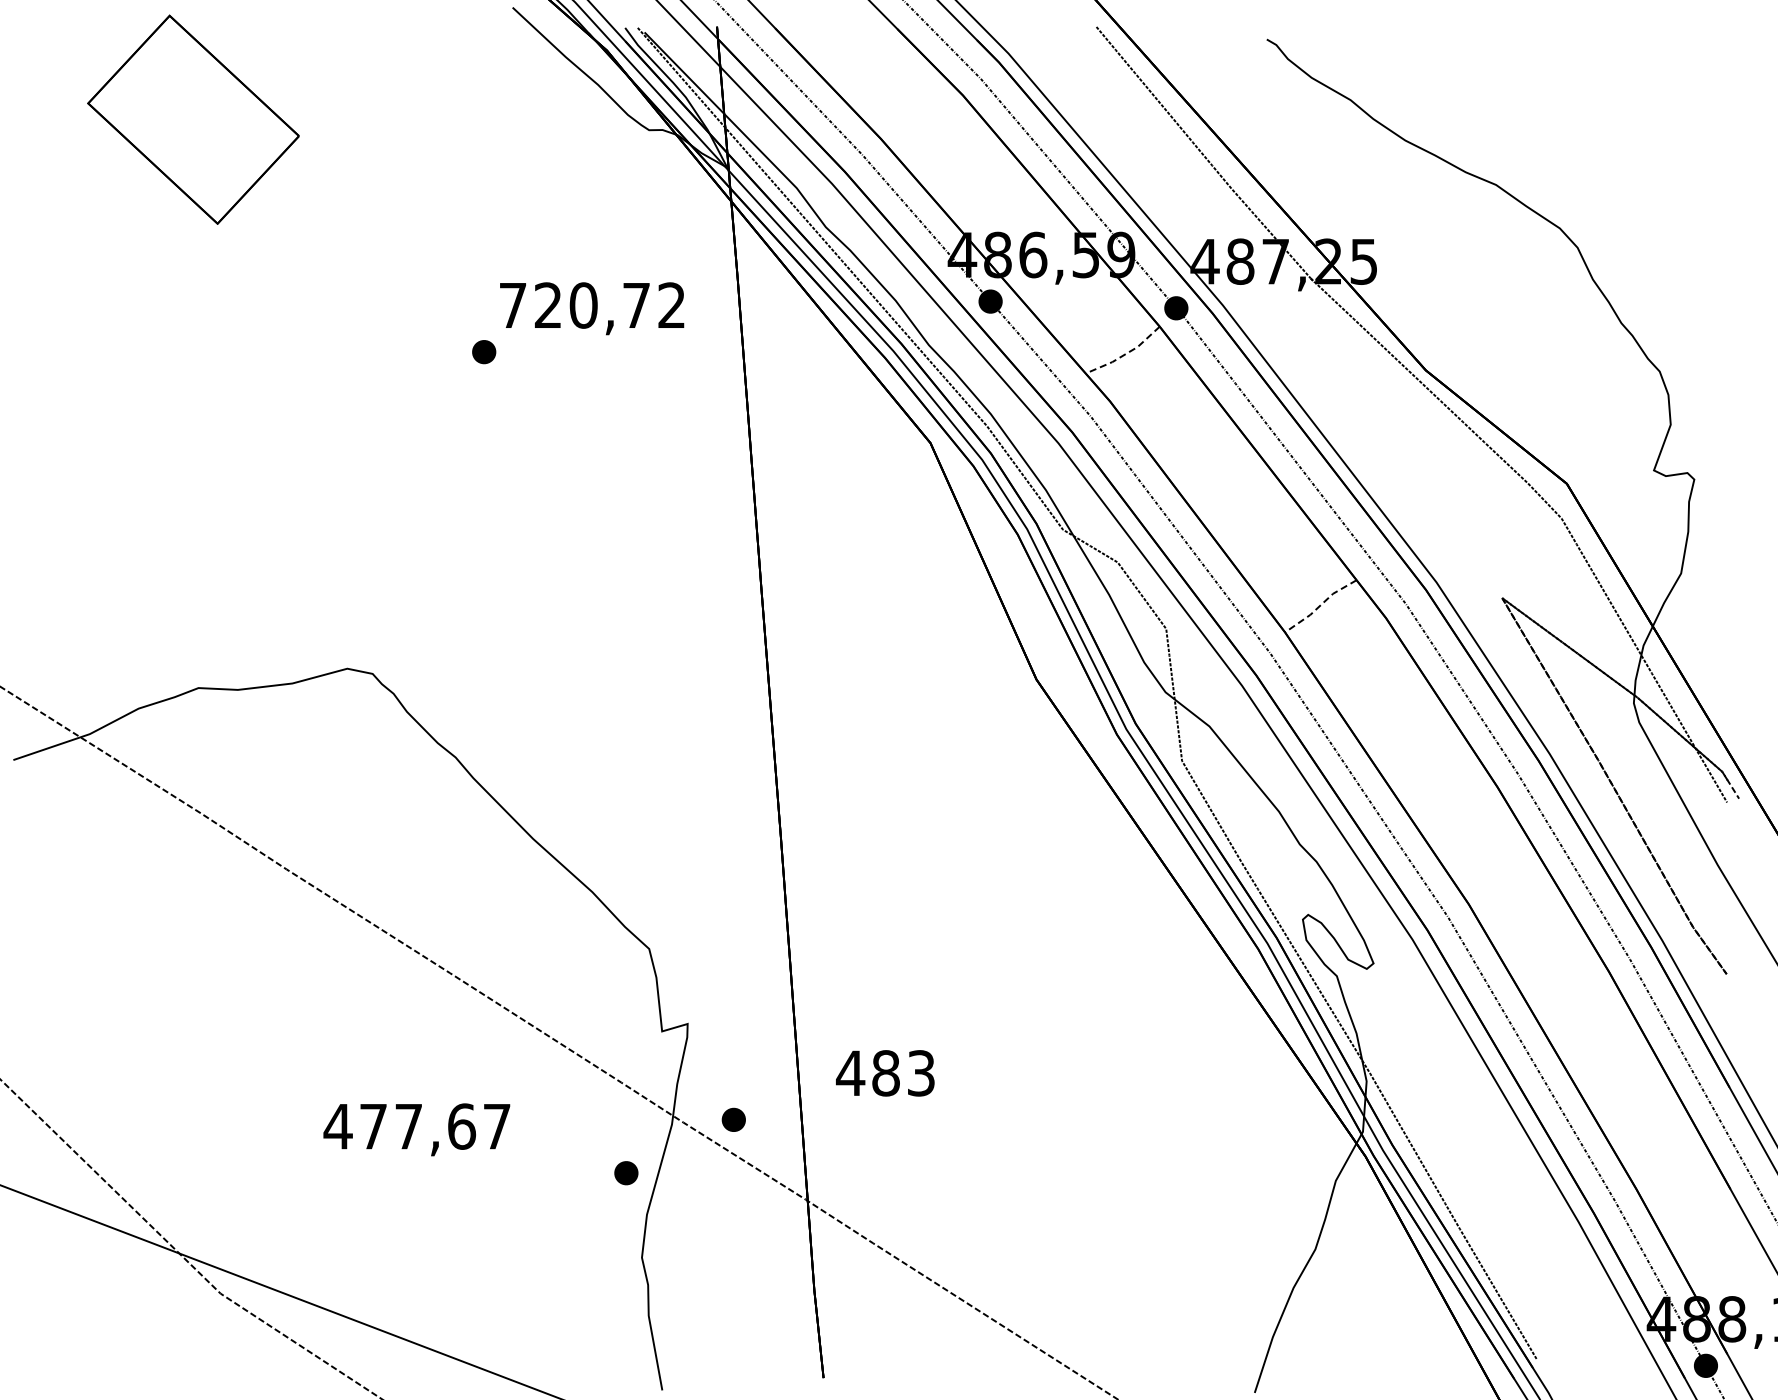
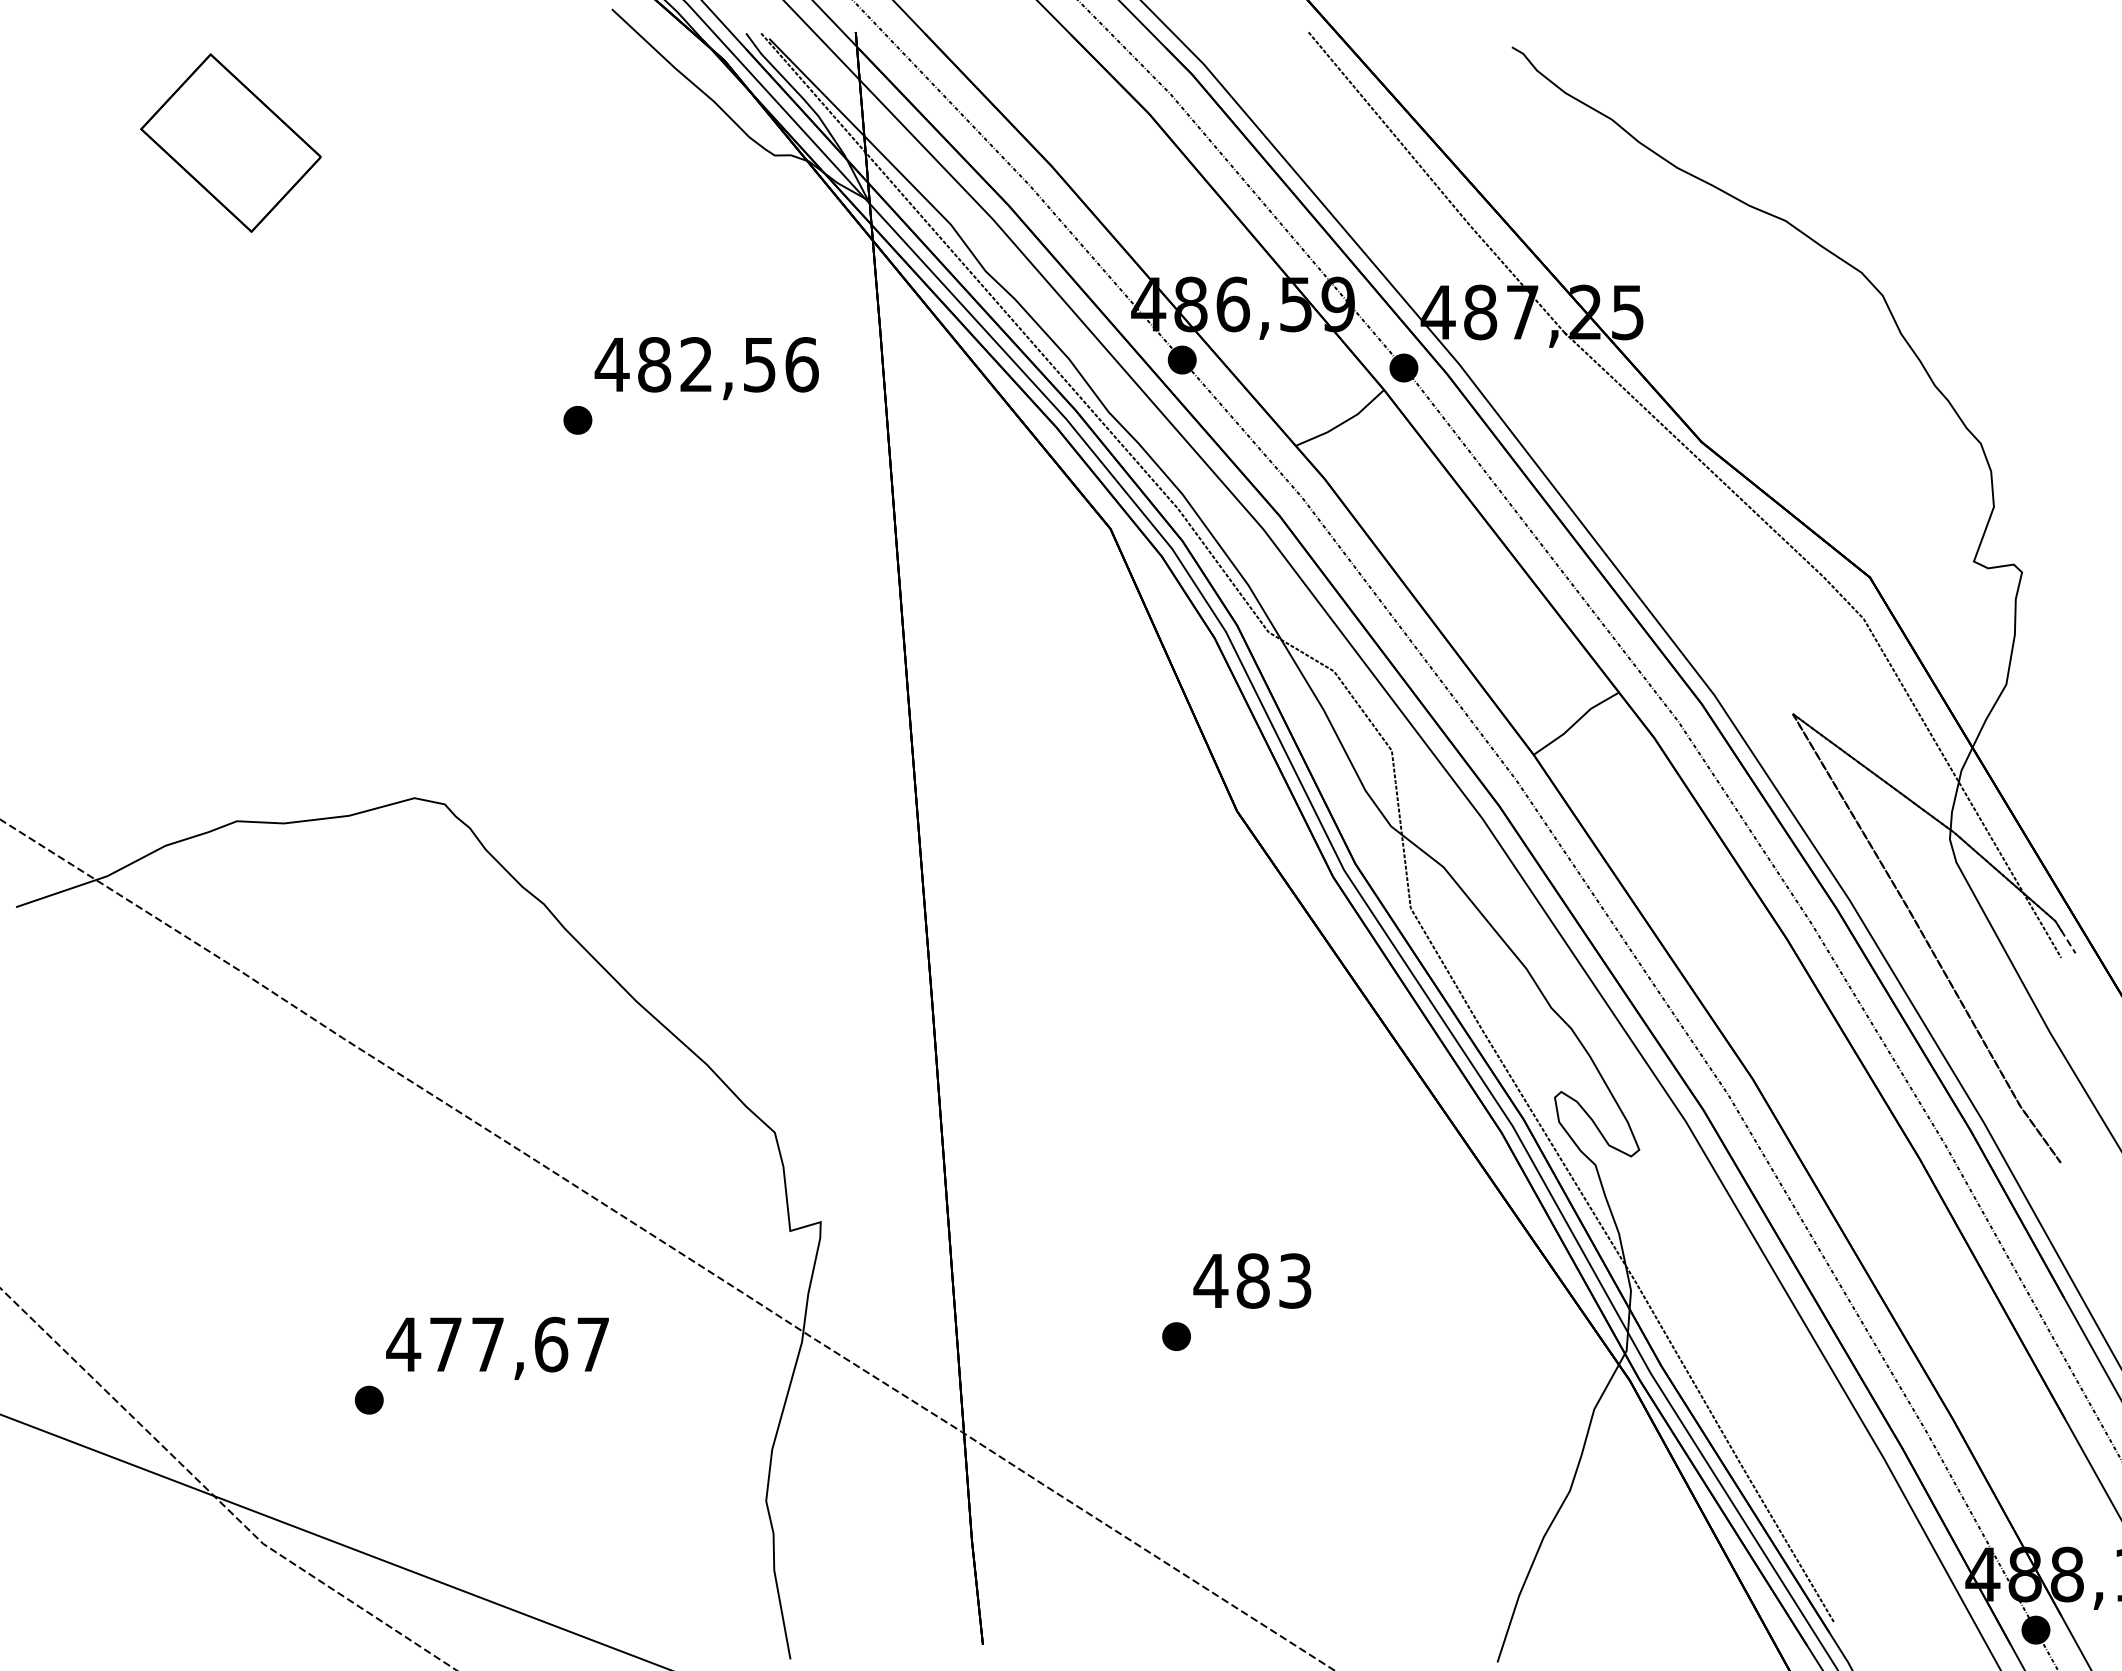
part: (193, 119) -> (230, 142), size x0.71
text: (592, 305) -> (707, 364), 720,72 -> 482,56
line: (1125, 354) -> (1343, 423), dashed -> solid
line: (1320, 605) -> (1575, 722), dashed -> solid
text: (885, 1073) -> (1252, 1281), moved
part: (733, 1119) -> (1176, 1336), moved
part: (626, 1173) -> (369, 1400), moved

